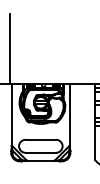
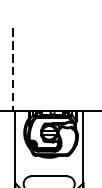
line: (9, 49) -> (12, 70), solid -> dashed

